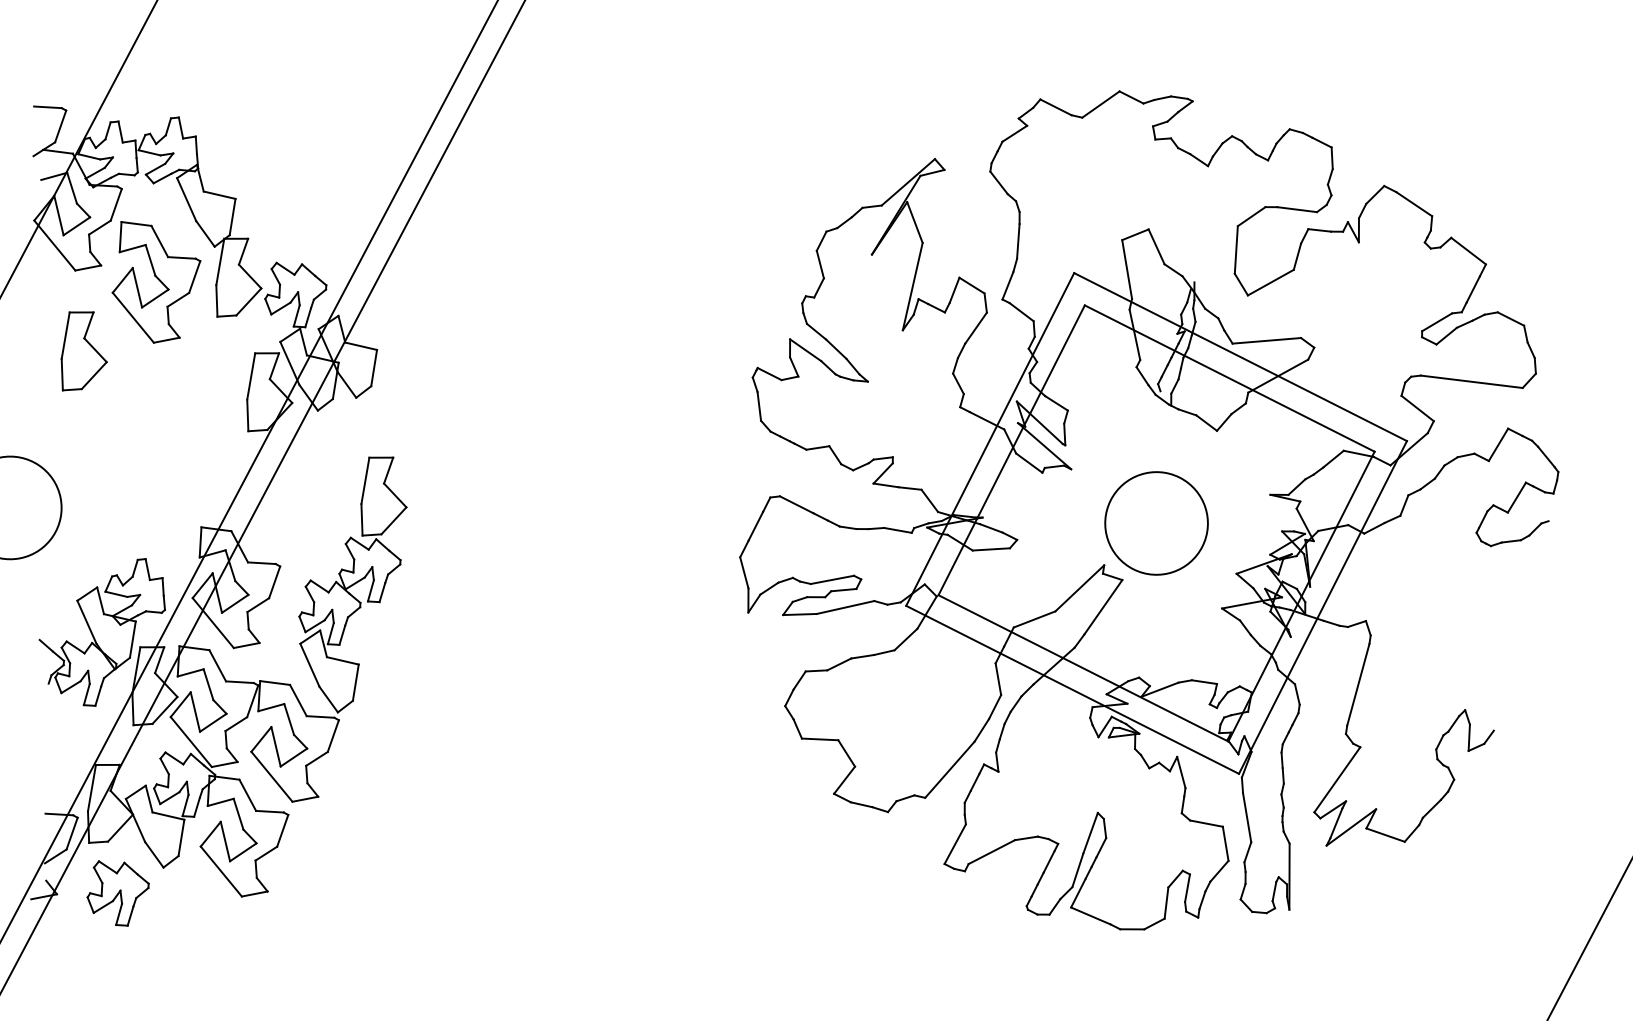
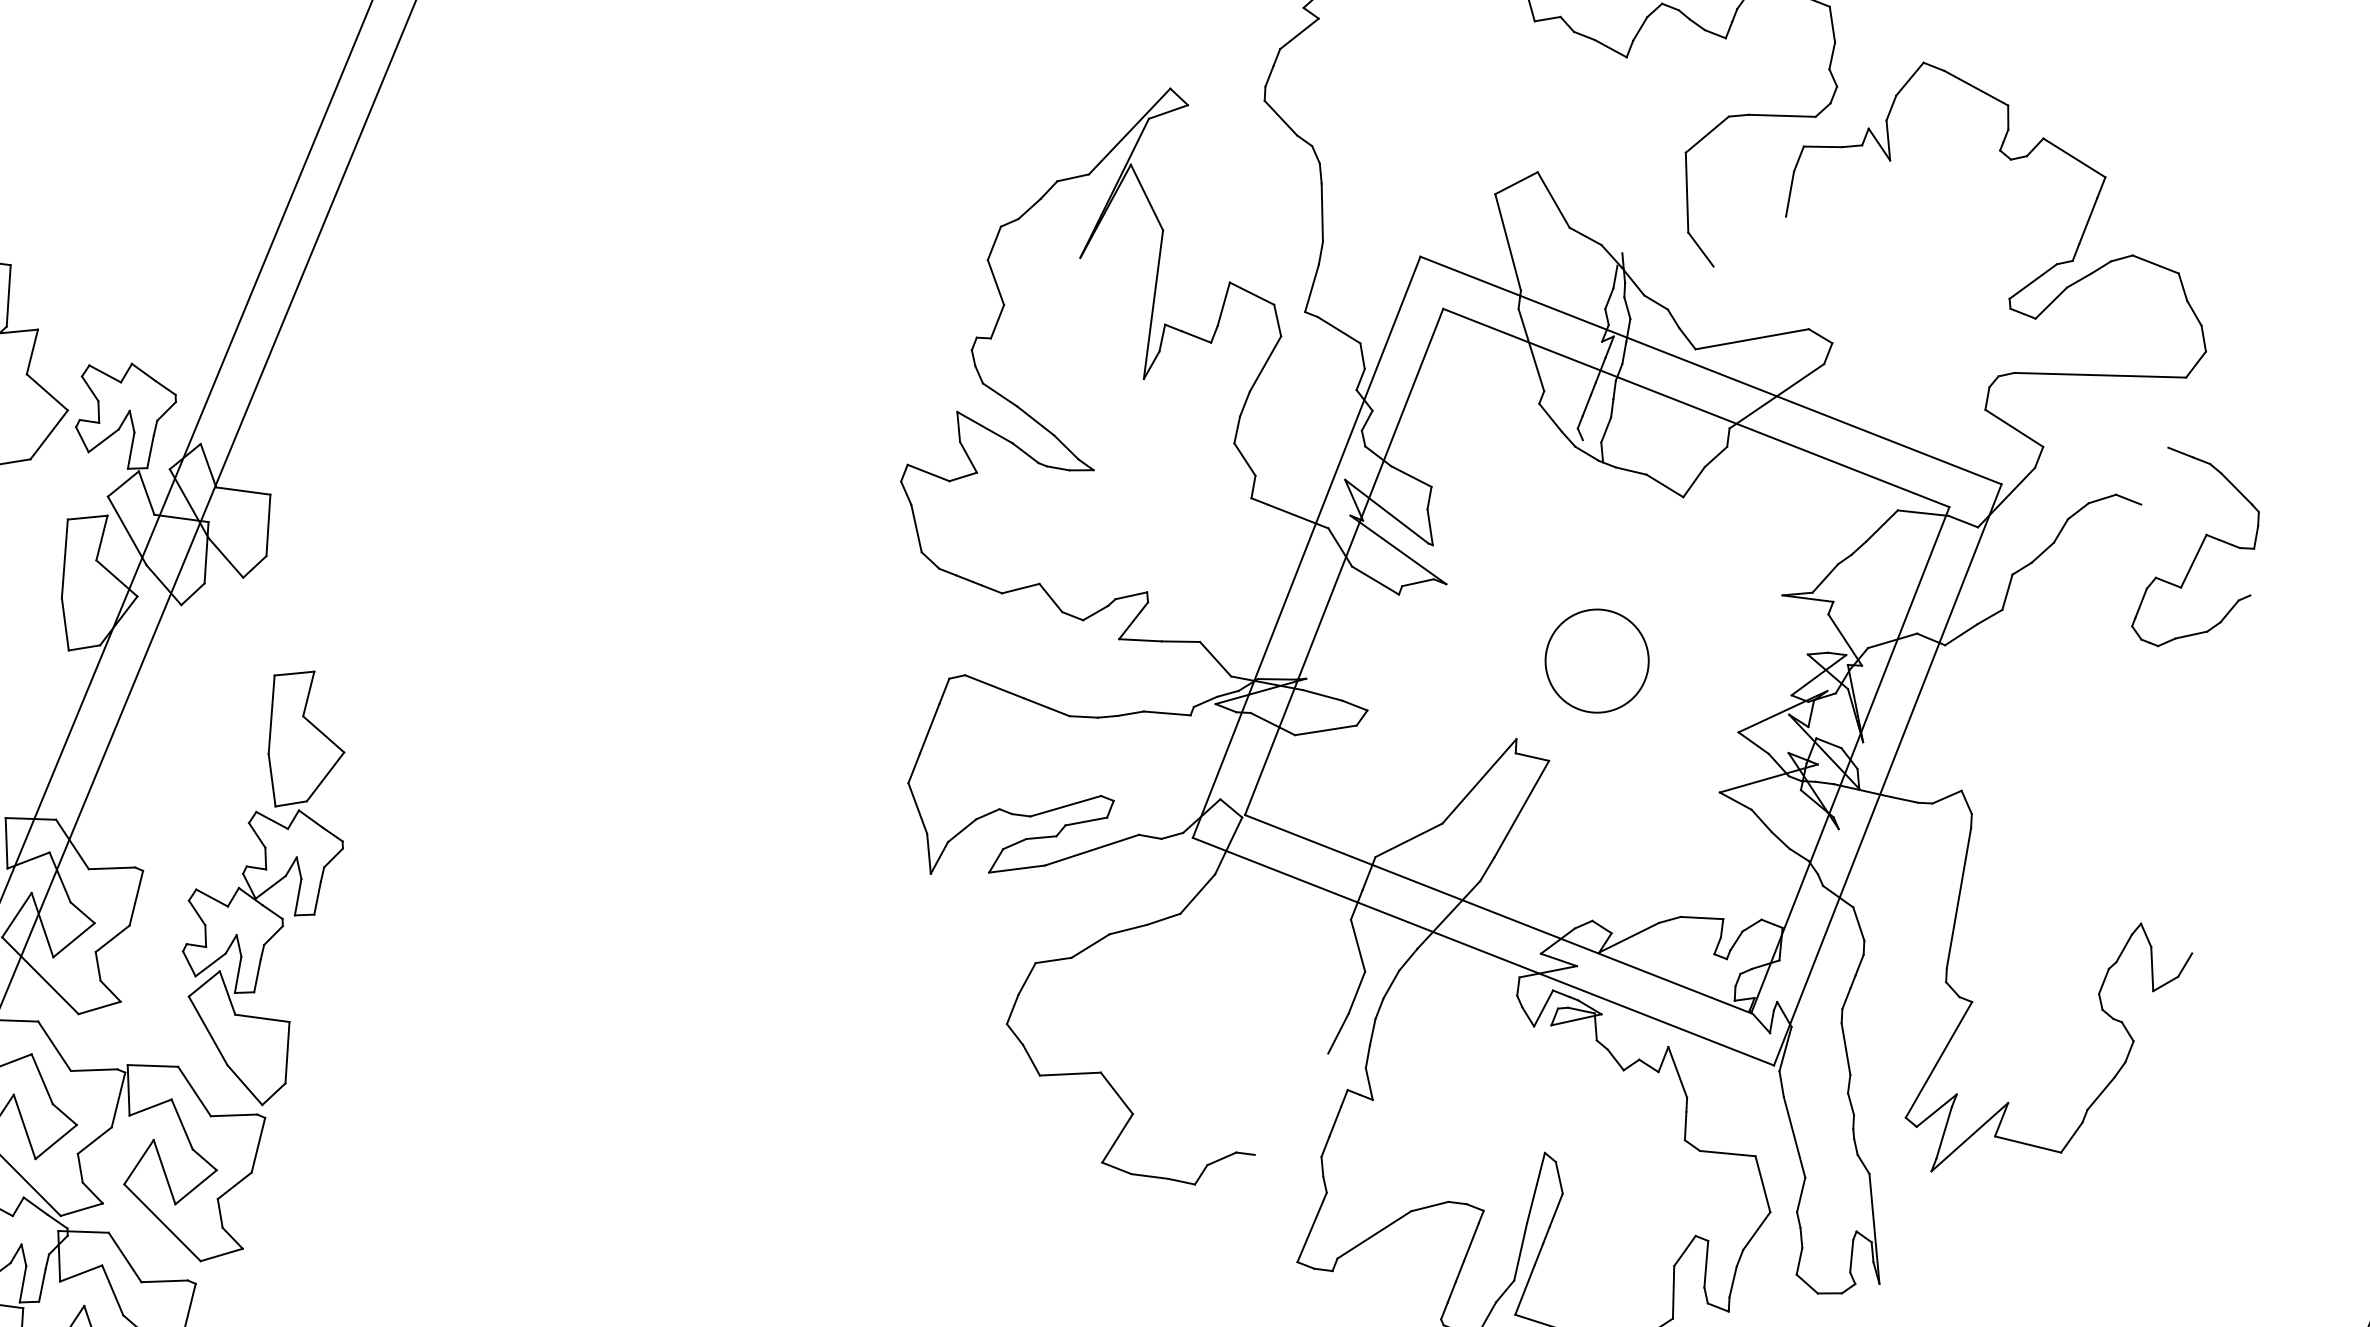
line: (1270, 282) -> (1749, 241), removed
line: (1498, 444) -> (2154, 475), removed
part: (1156, 523) -> (1597, 661), size x0.6
line: (949, 769) -> (1290, 1103), removed

